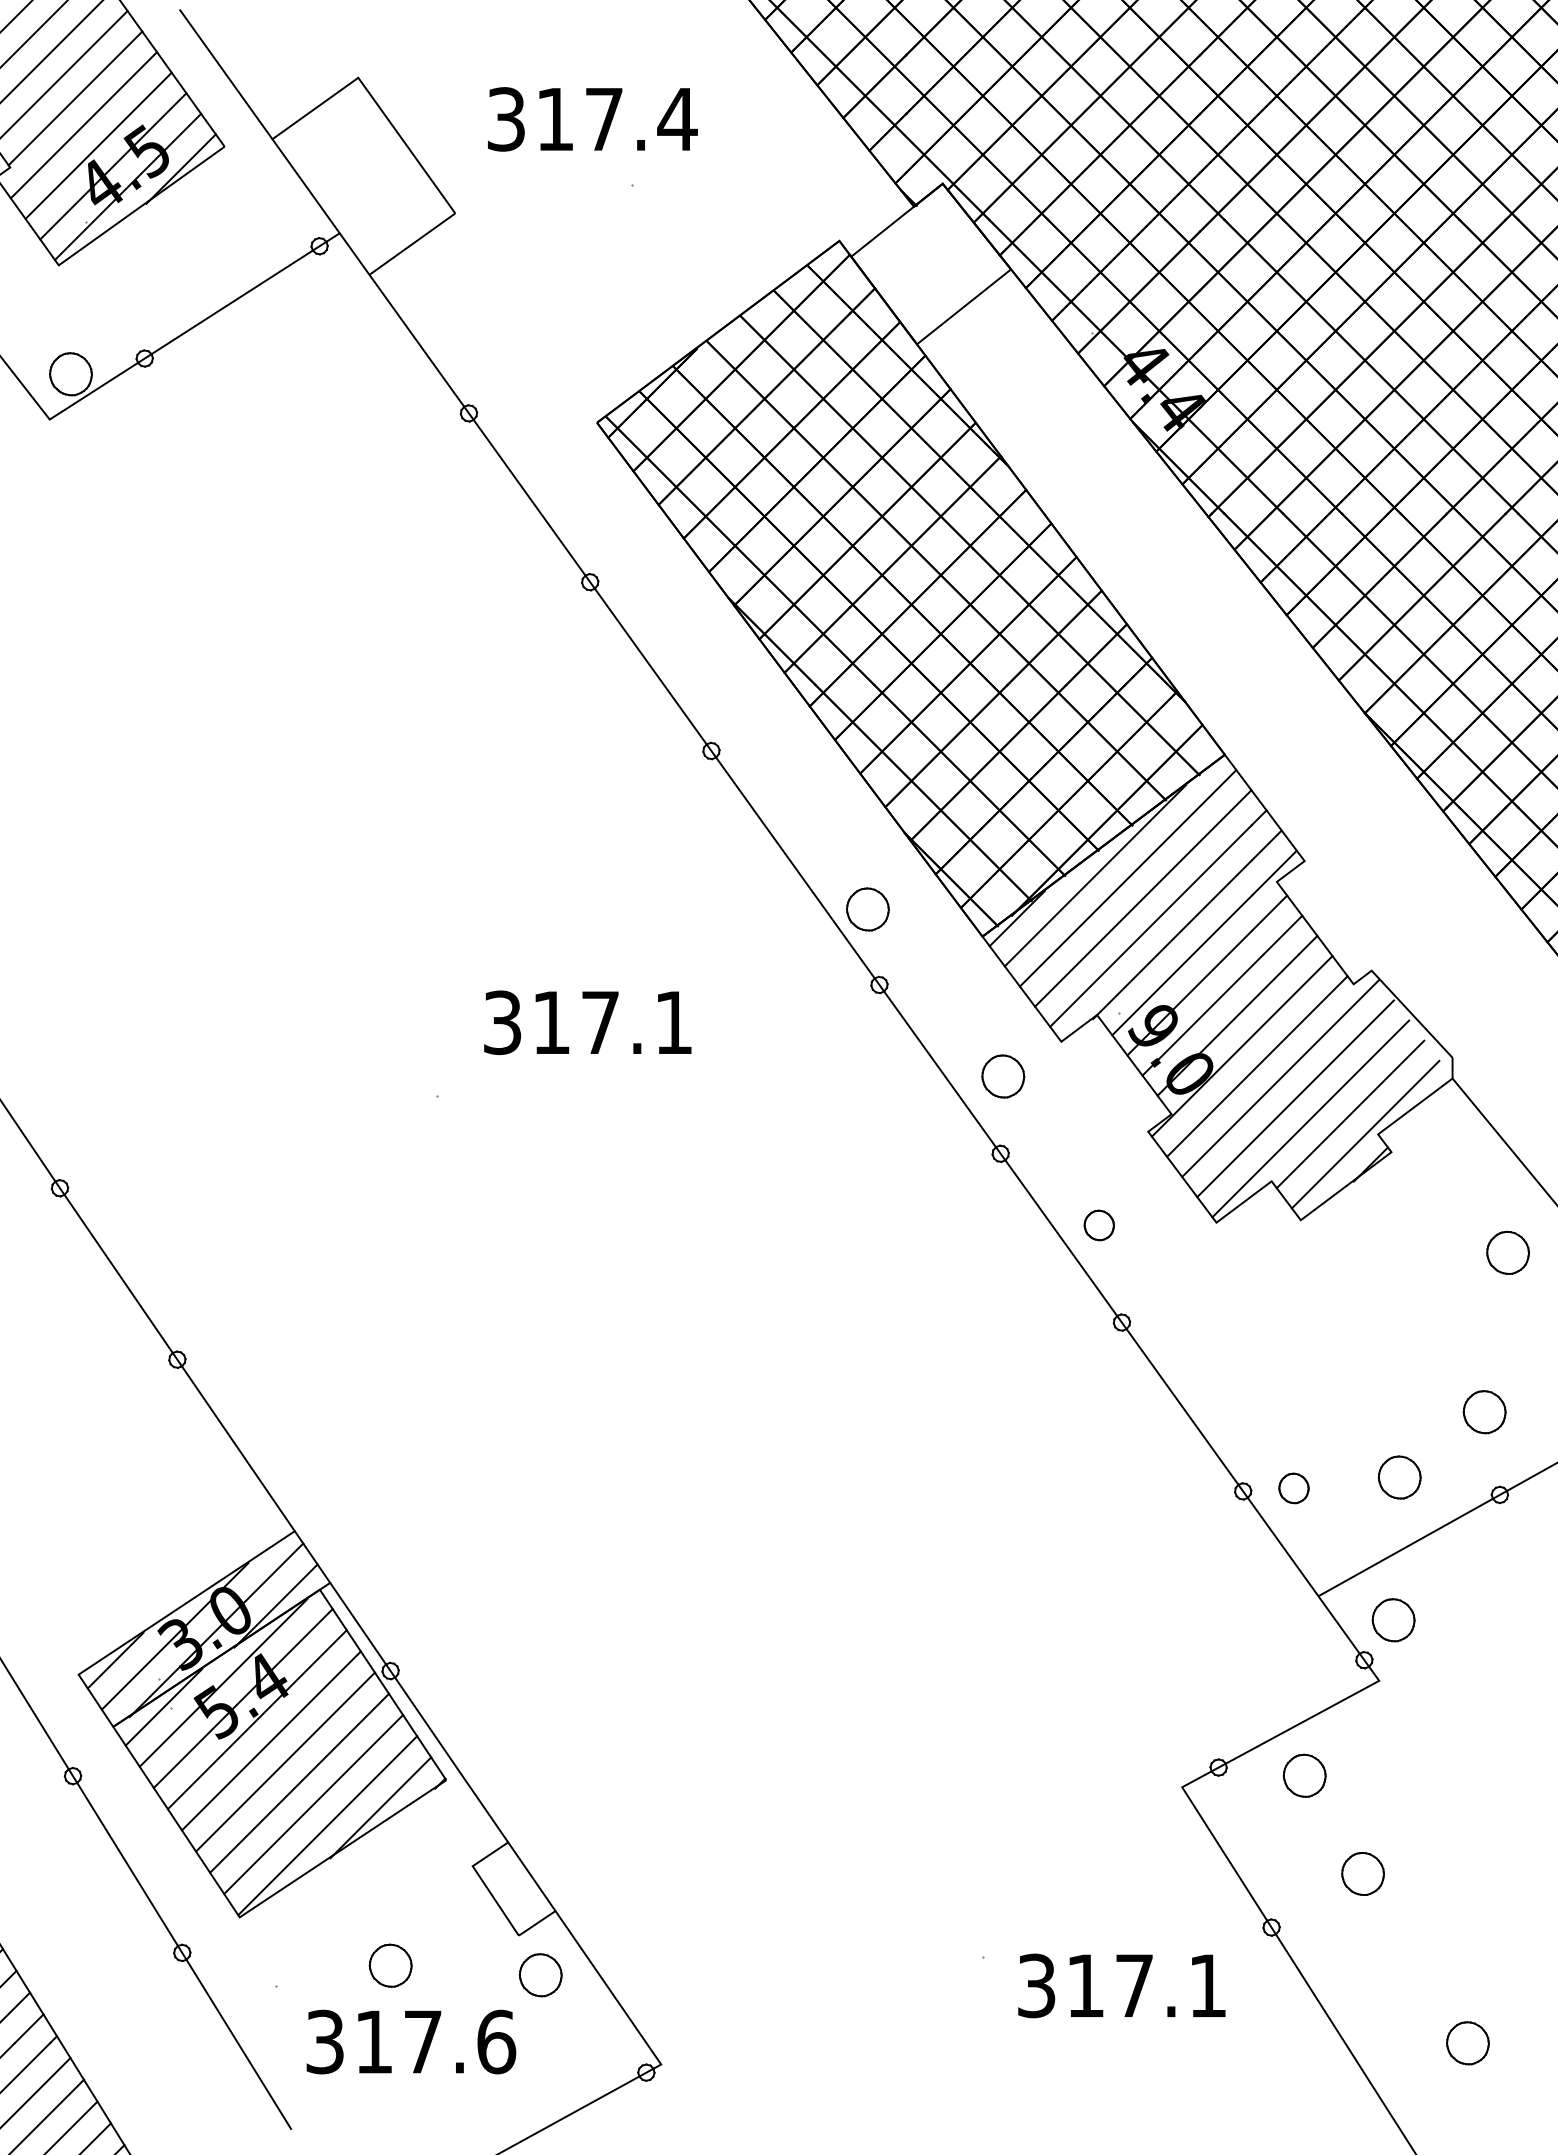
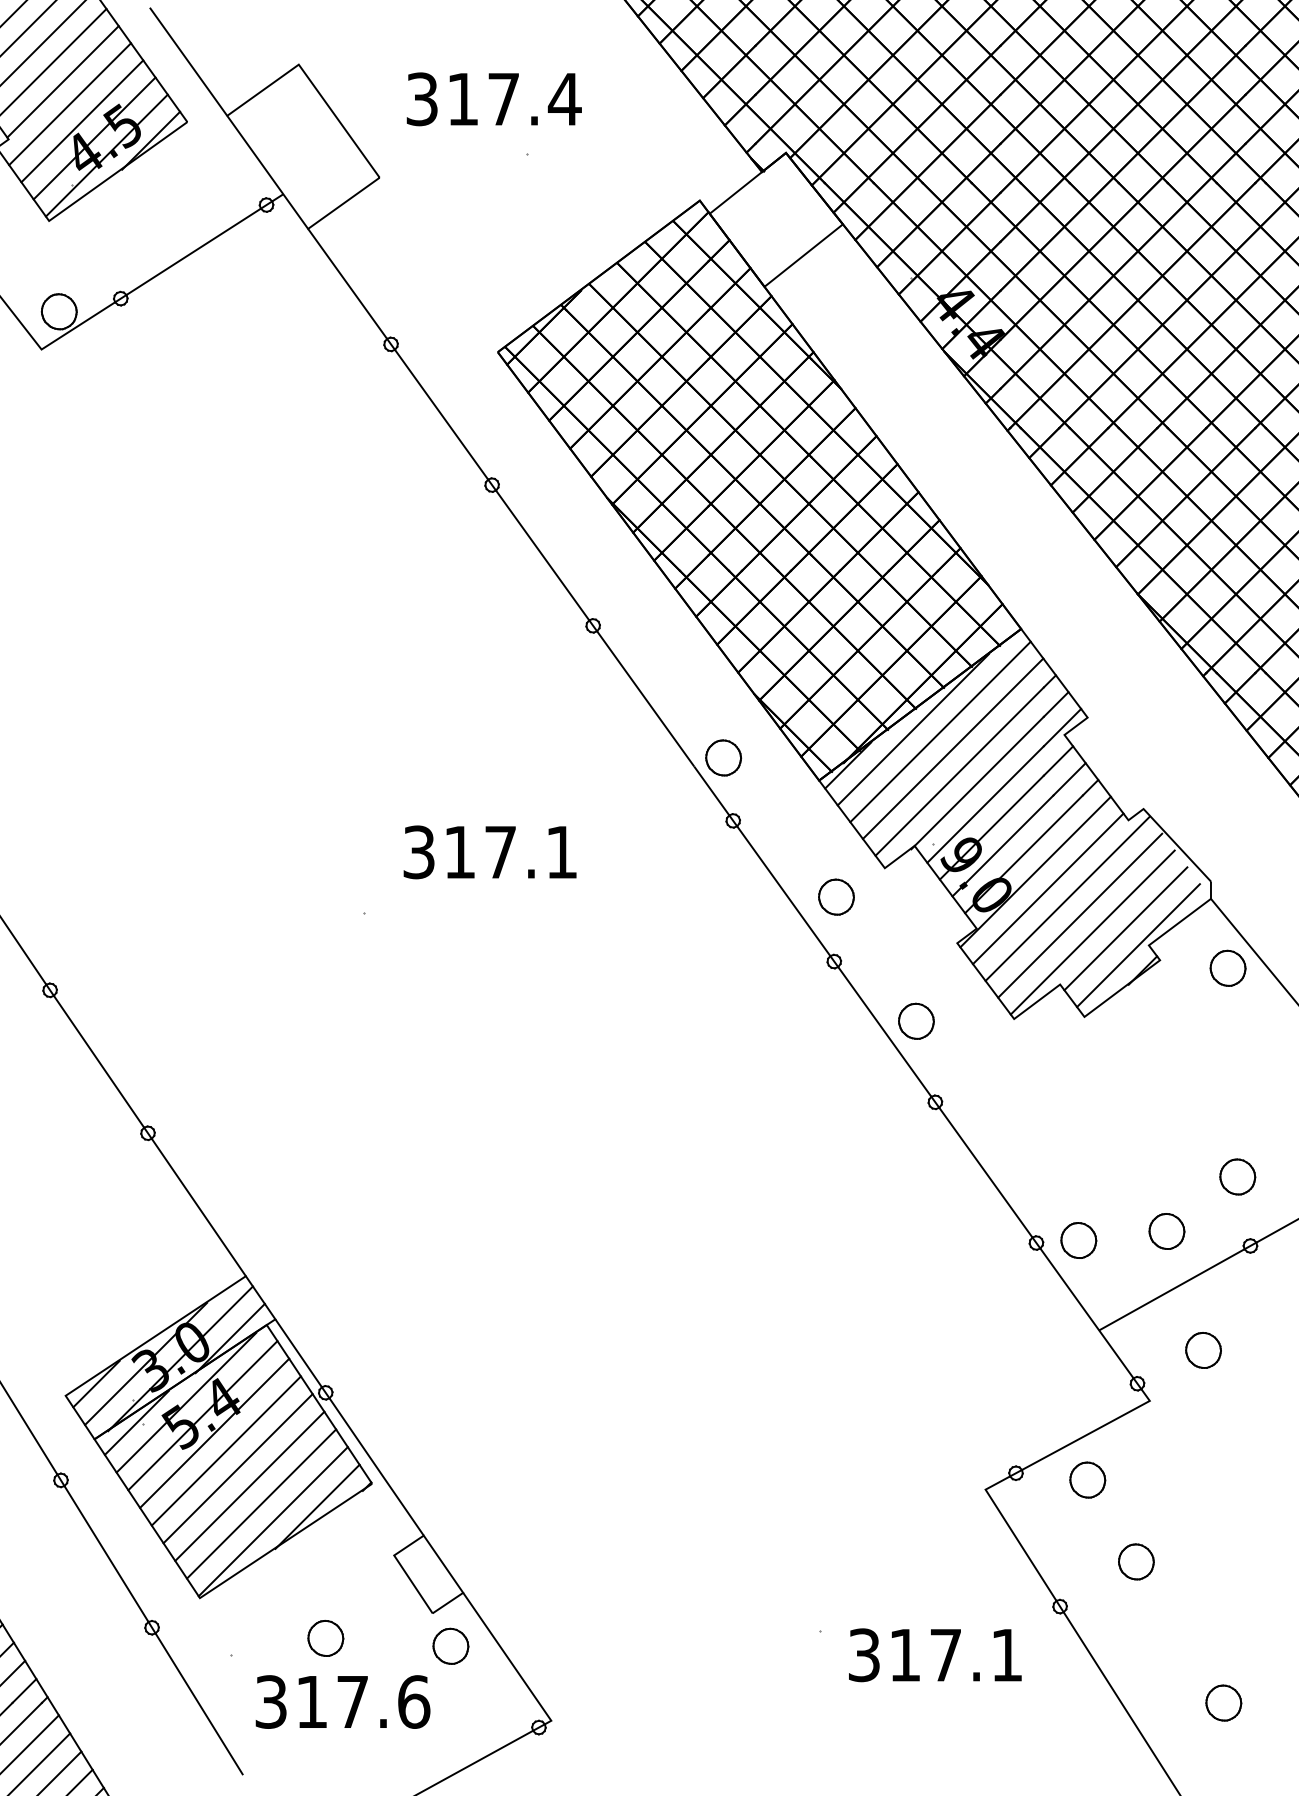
part: (1099, 1225) -> (916, 1021), size x1.43
part: (1507, 1252) -> (1227, 968), moved
part: (1293, 1488) -> (1078, 1240), size x1.43
part: (1393, 1620) -> (1203, 1350), moved

